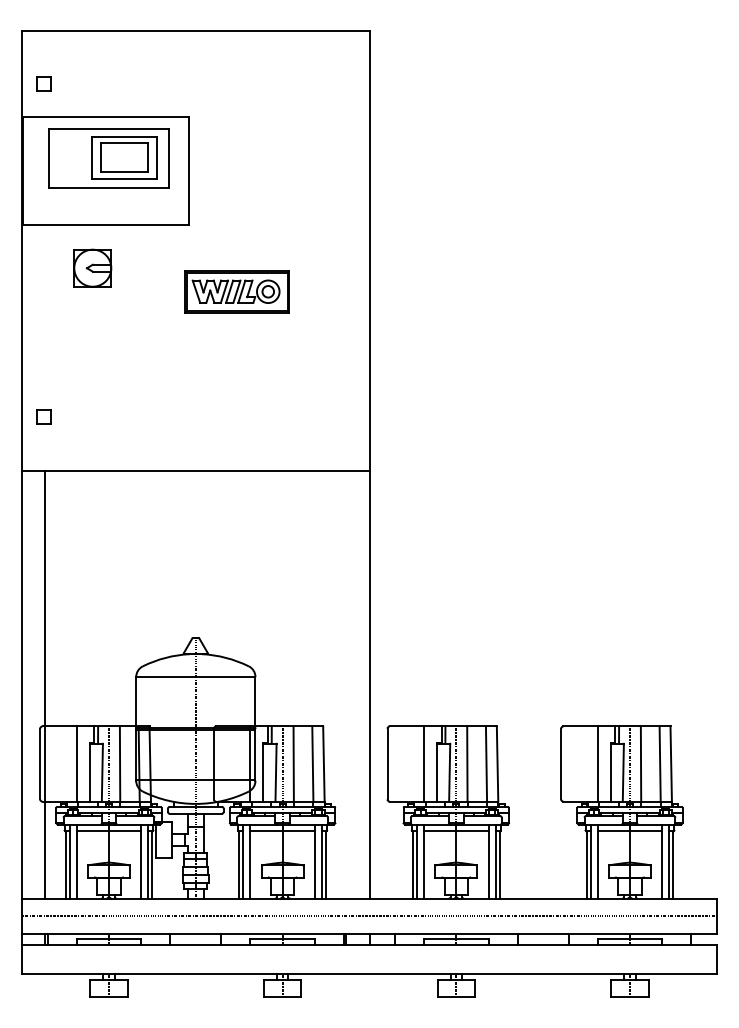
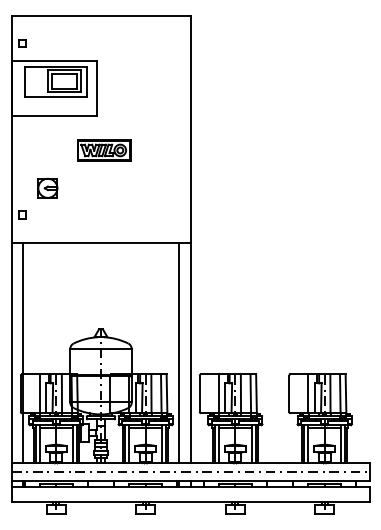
part: (92, 266) -> (47, 187), moved
part: (237, 291) -> (104, 150), moved
line: (346, 683) -> (178, 352), added

